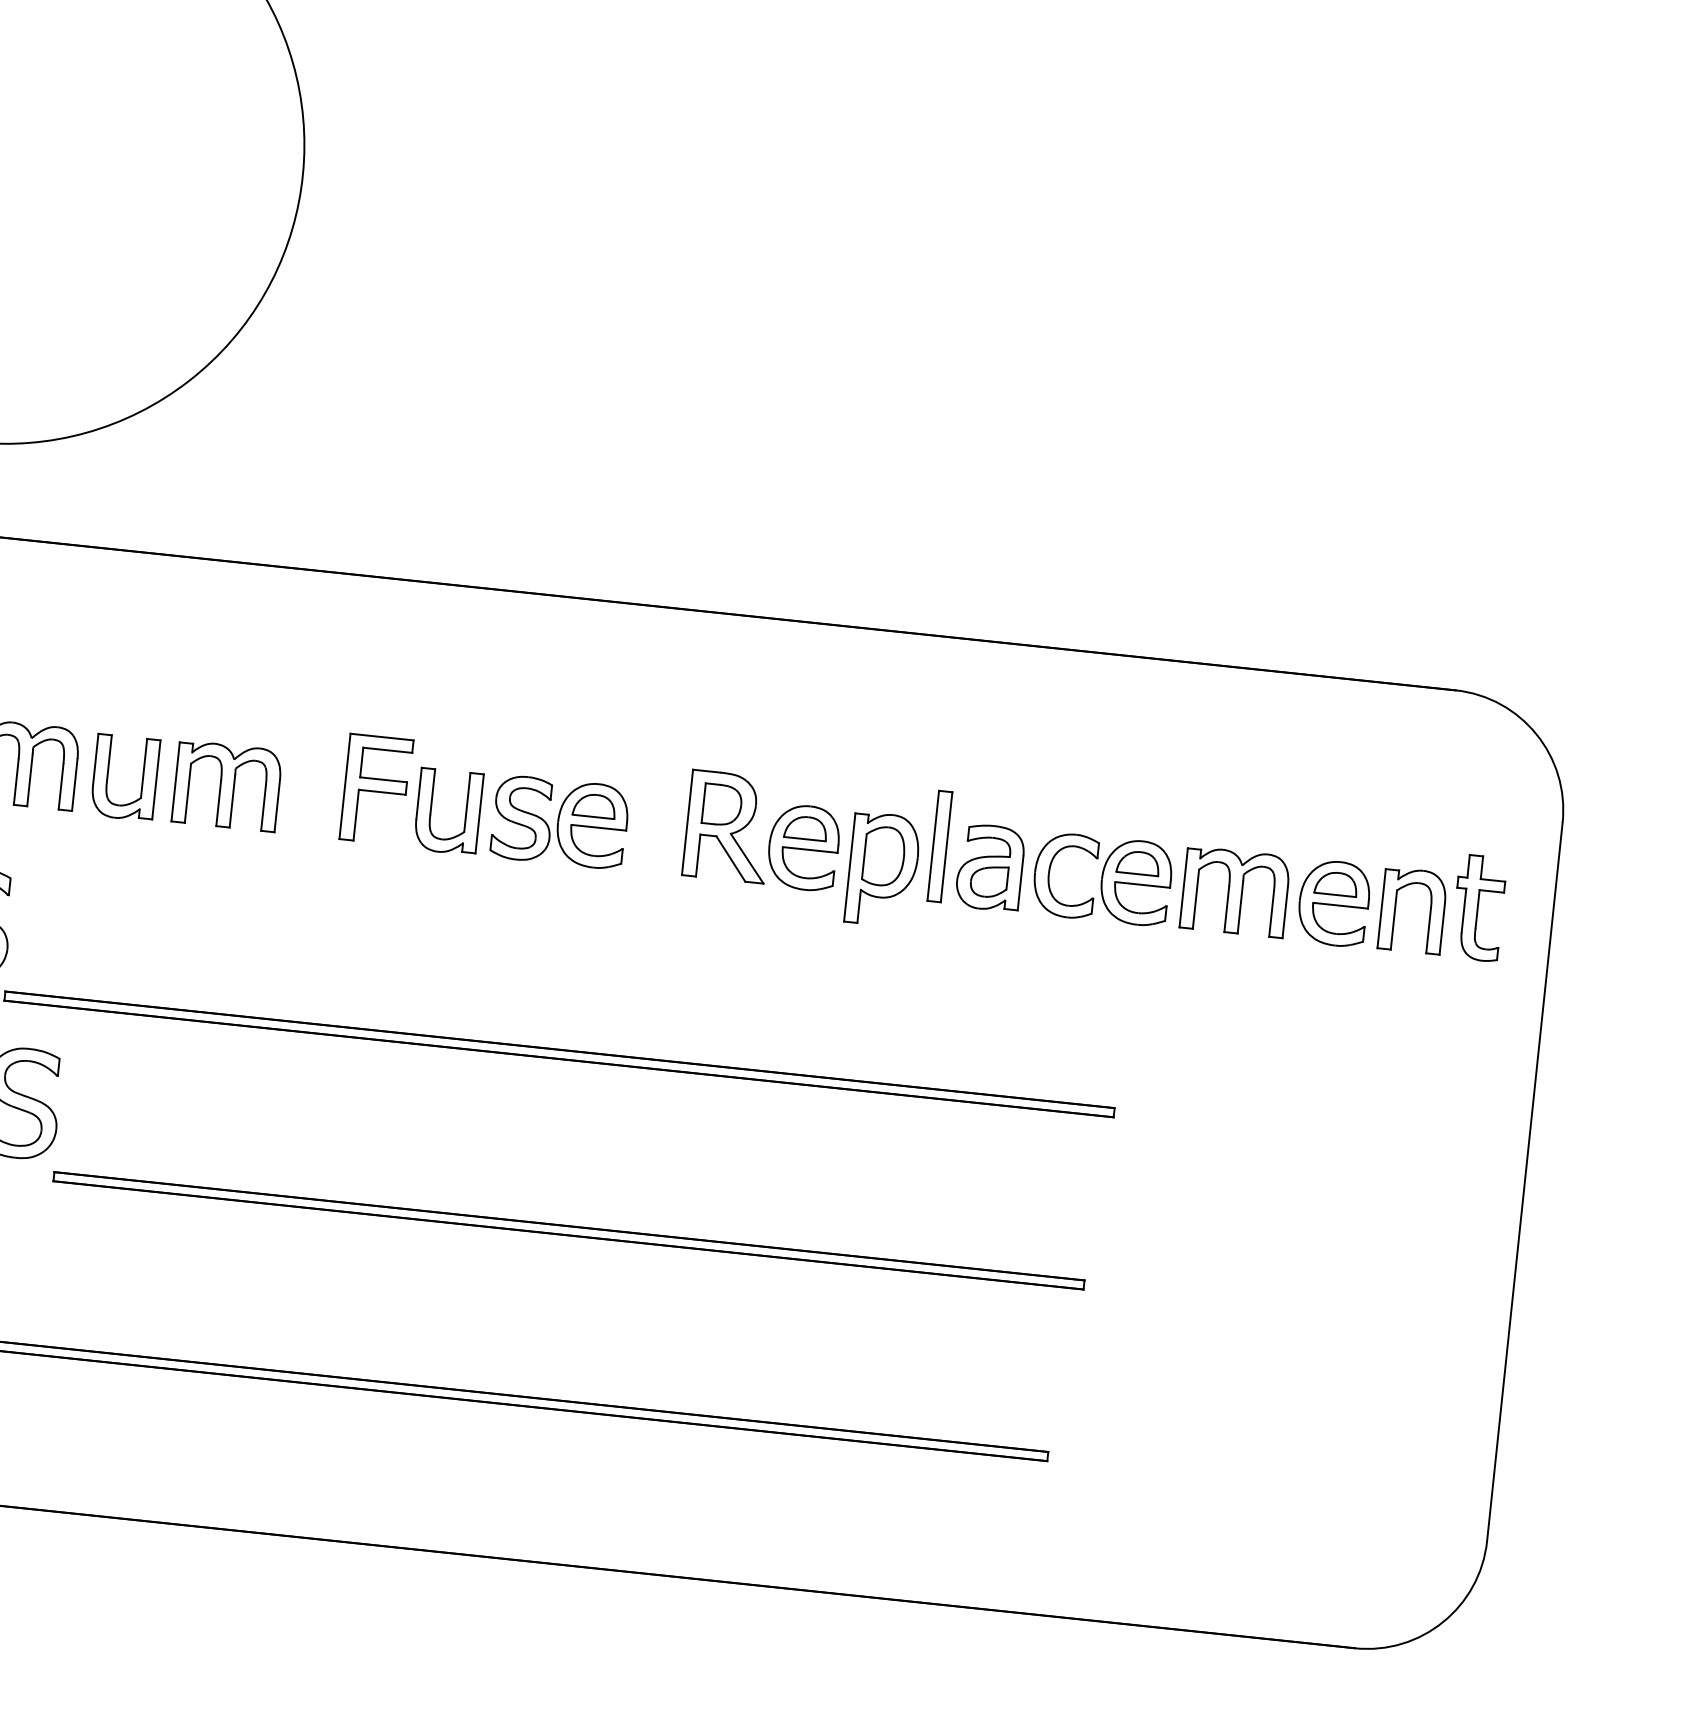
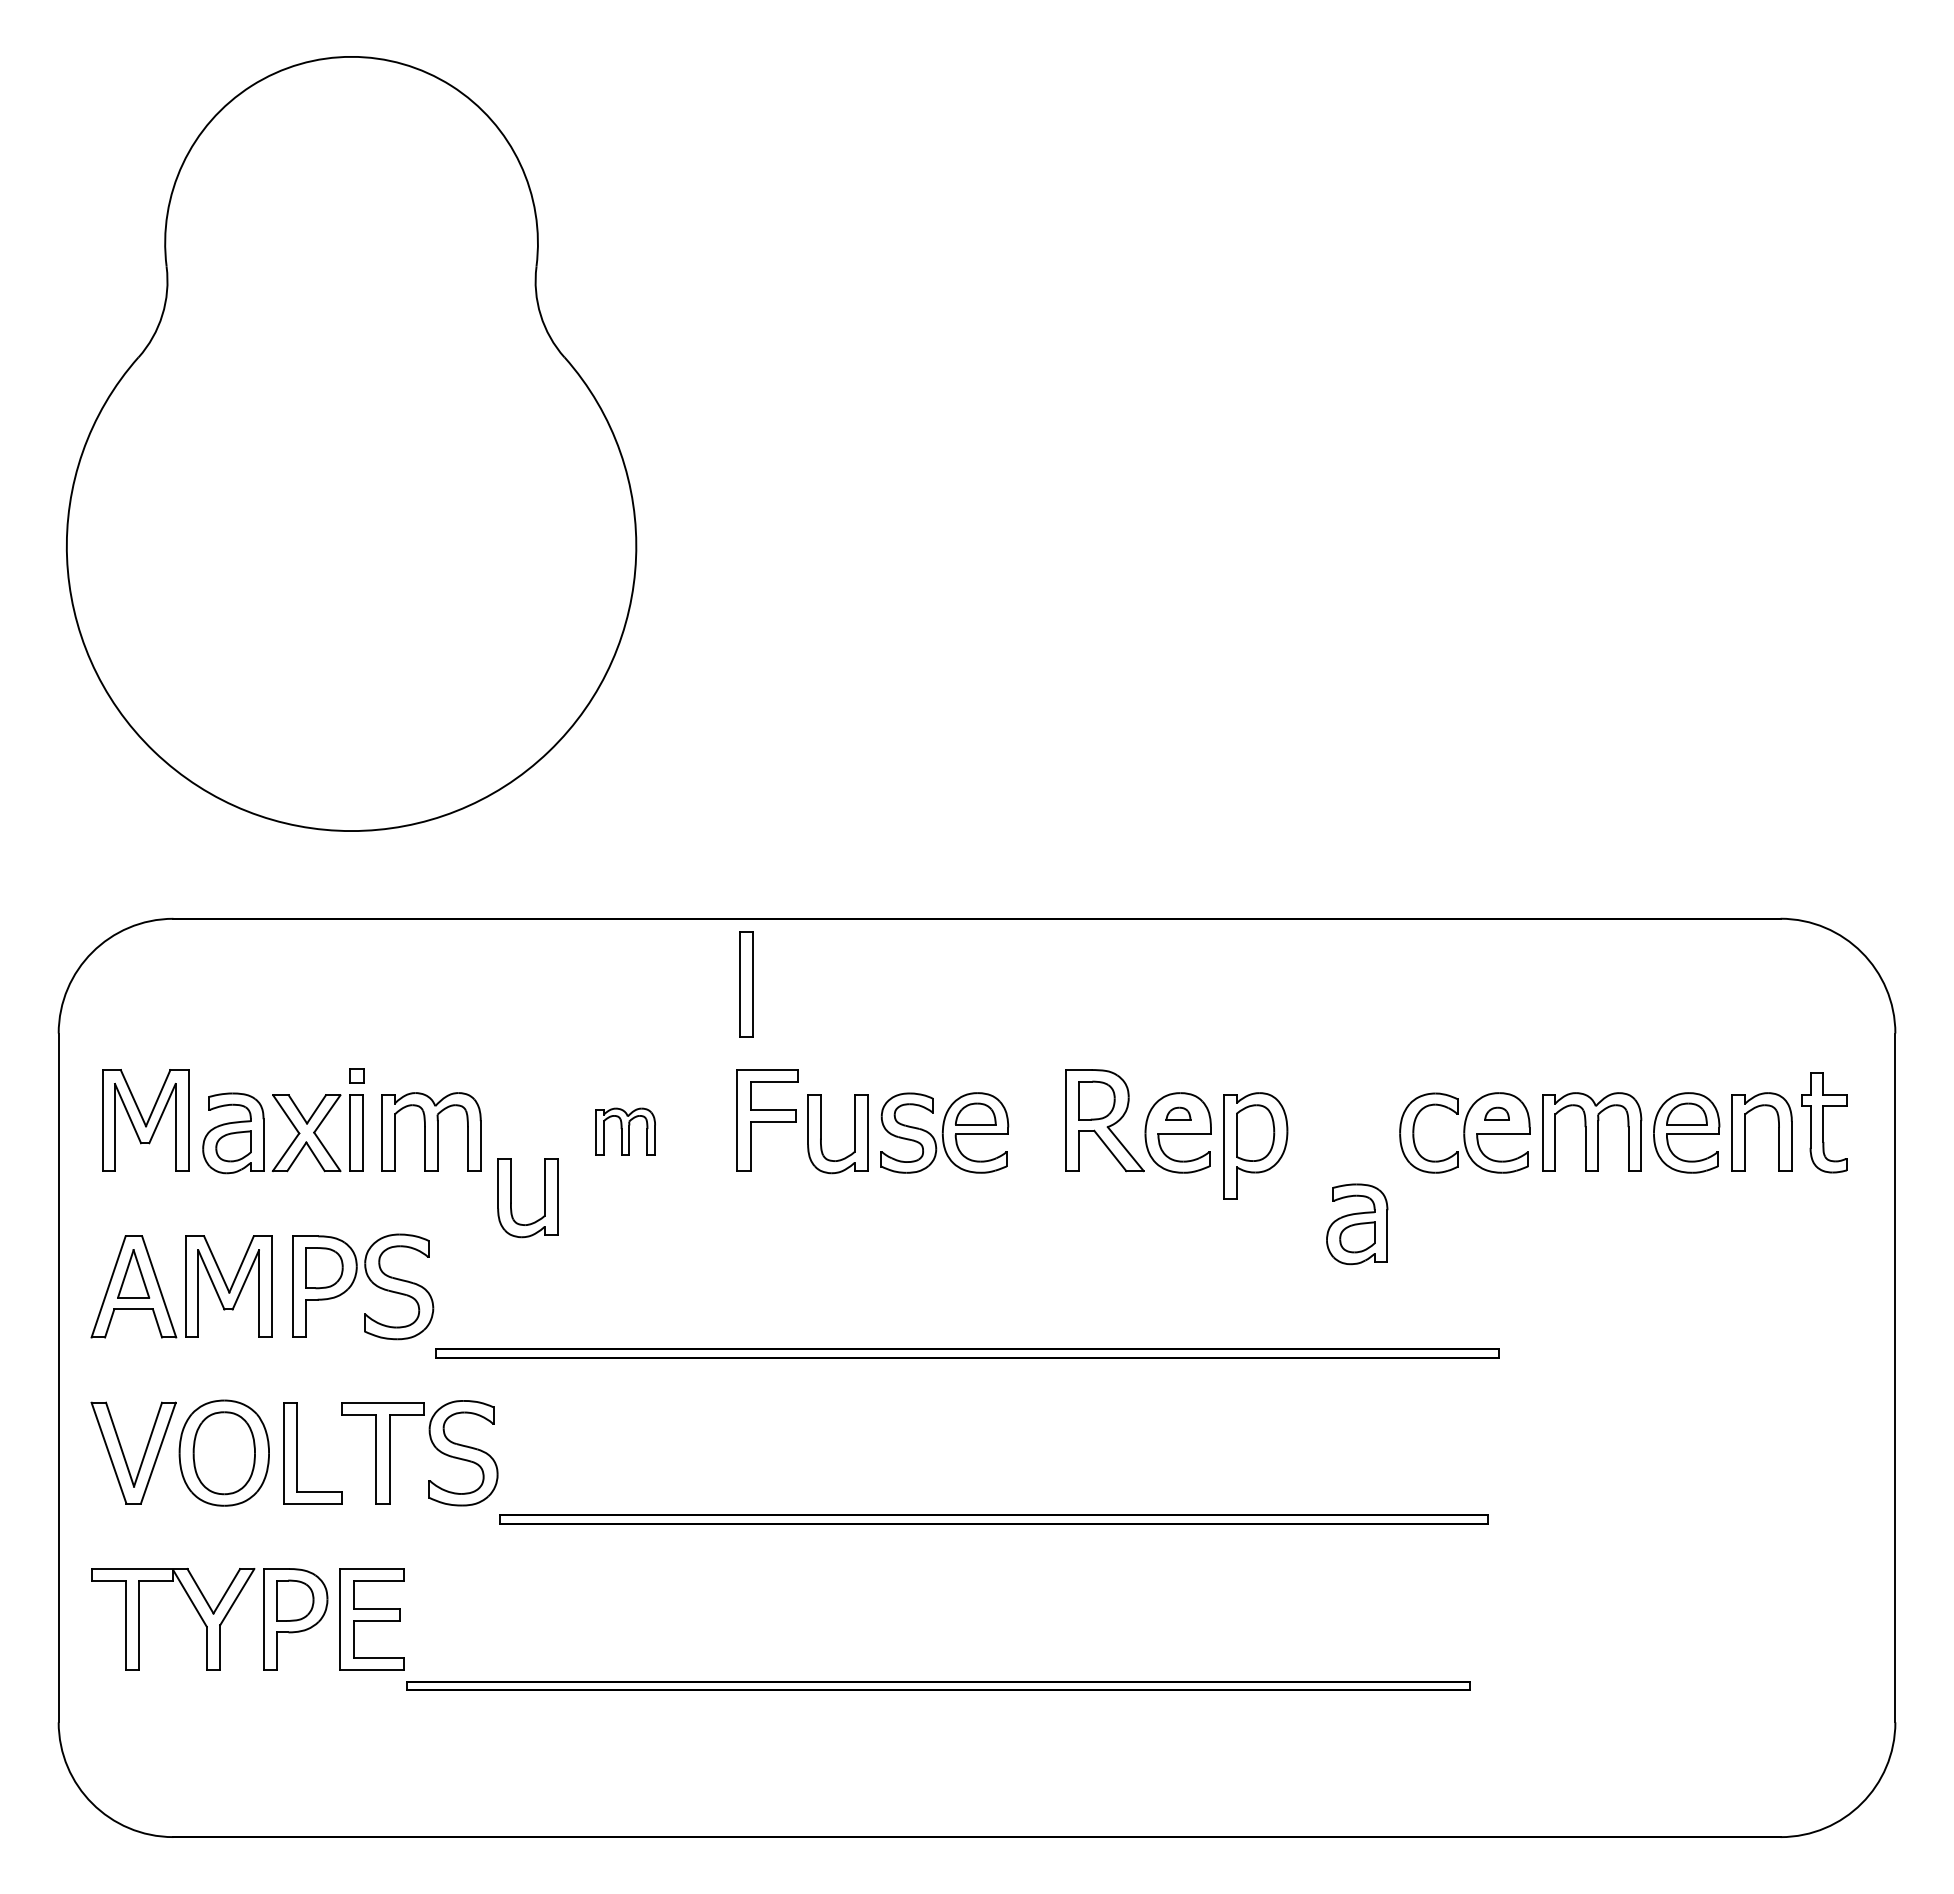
part: (108, 776) -> (511, 1198), moved
part: (227, 785) -> (625, 1131), size x0.6
part: (806, 827) -> (1178, 1113), size x0.6
part: (940, 846) -> (746, 984), moved
part: (1137, 862) -> (1496, 1113), size x0.6
part: (990, 867) -> (1357, 1224), moved

